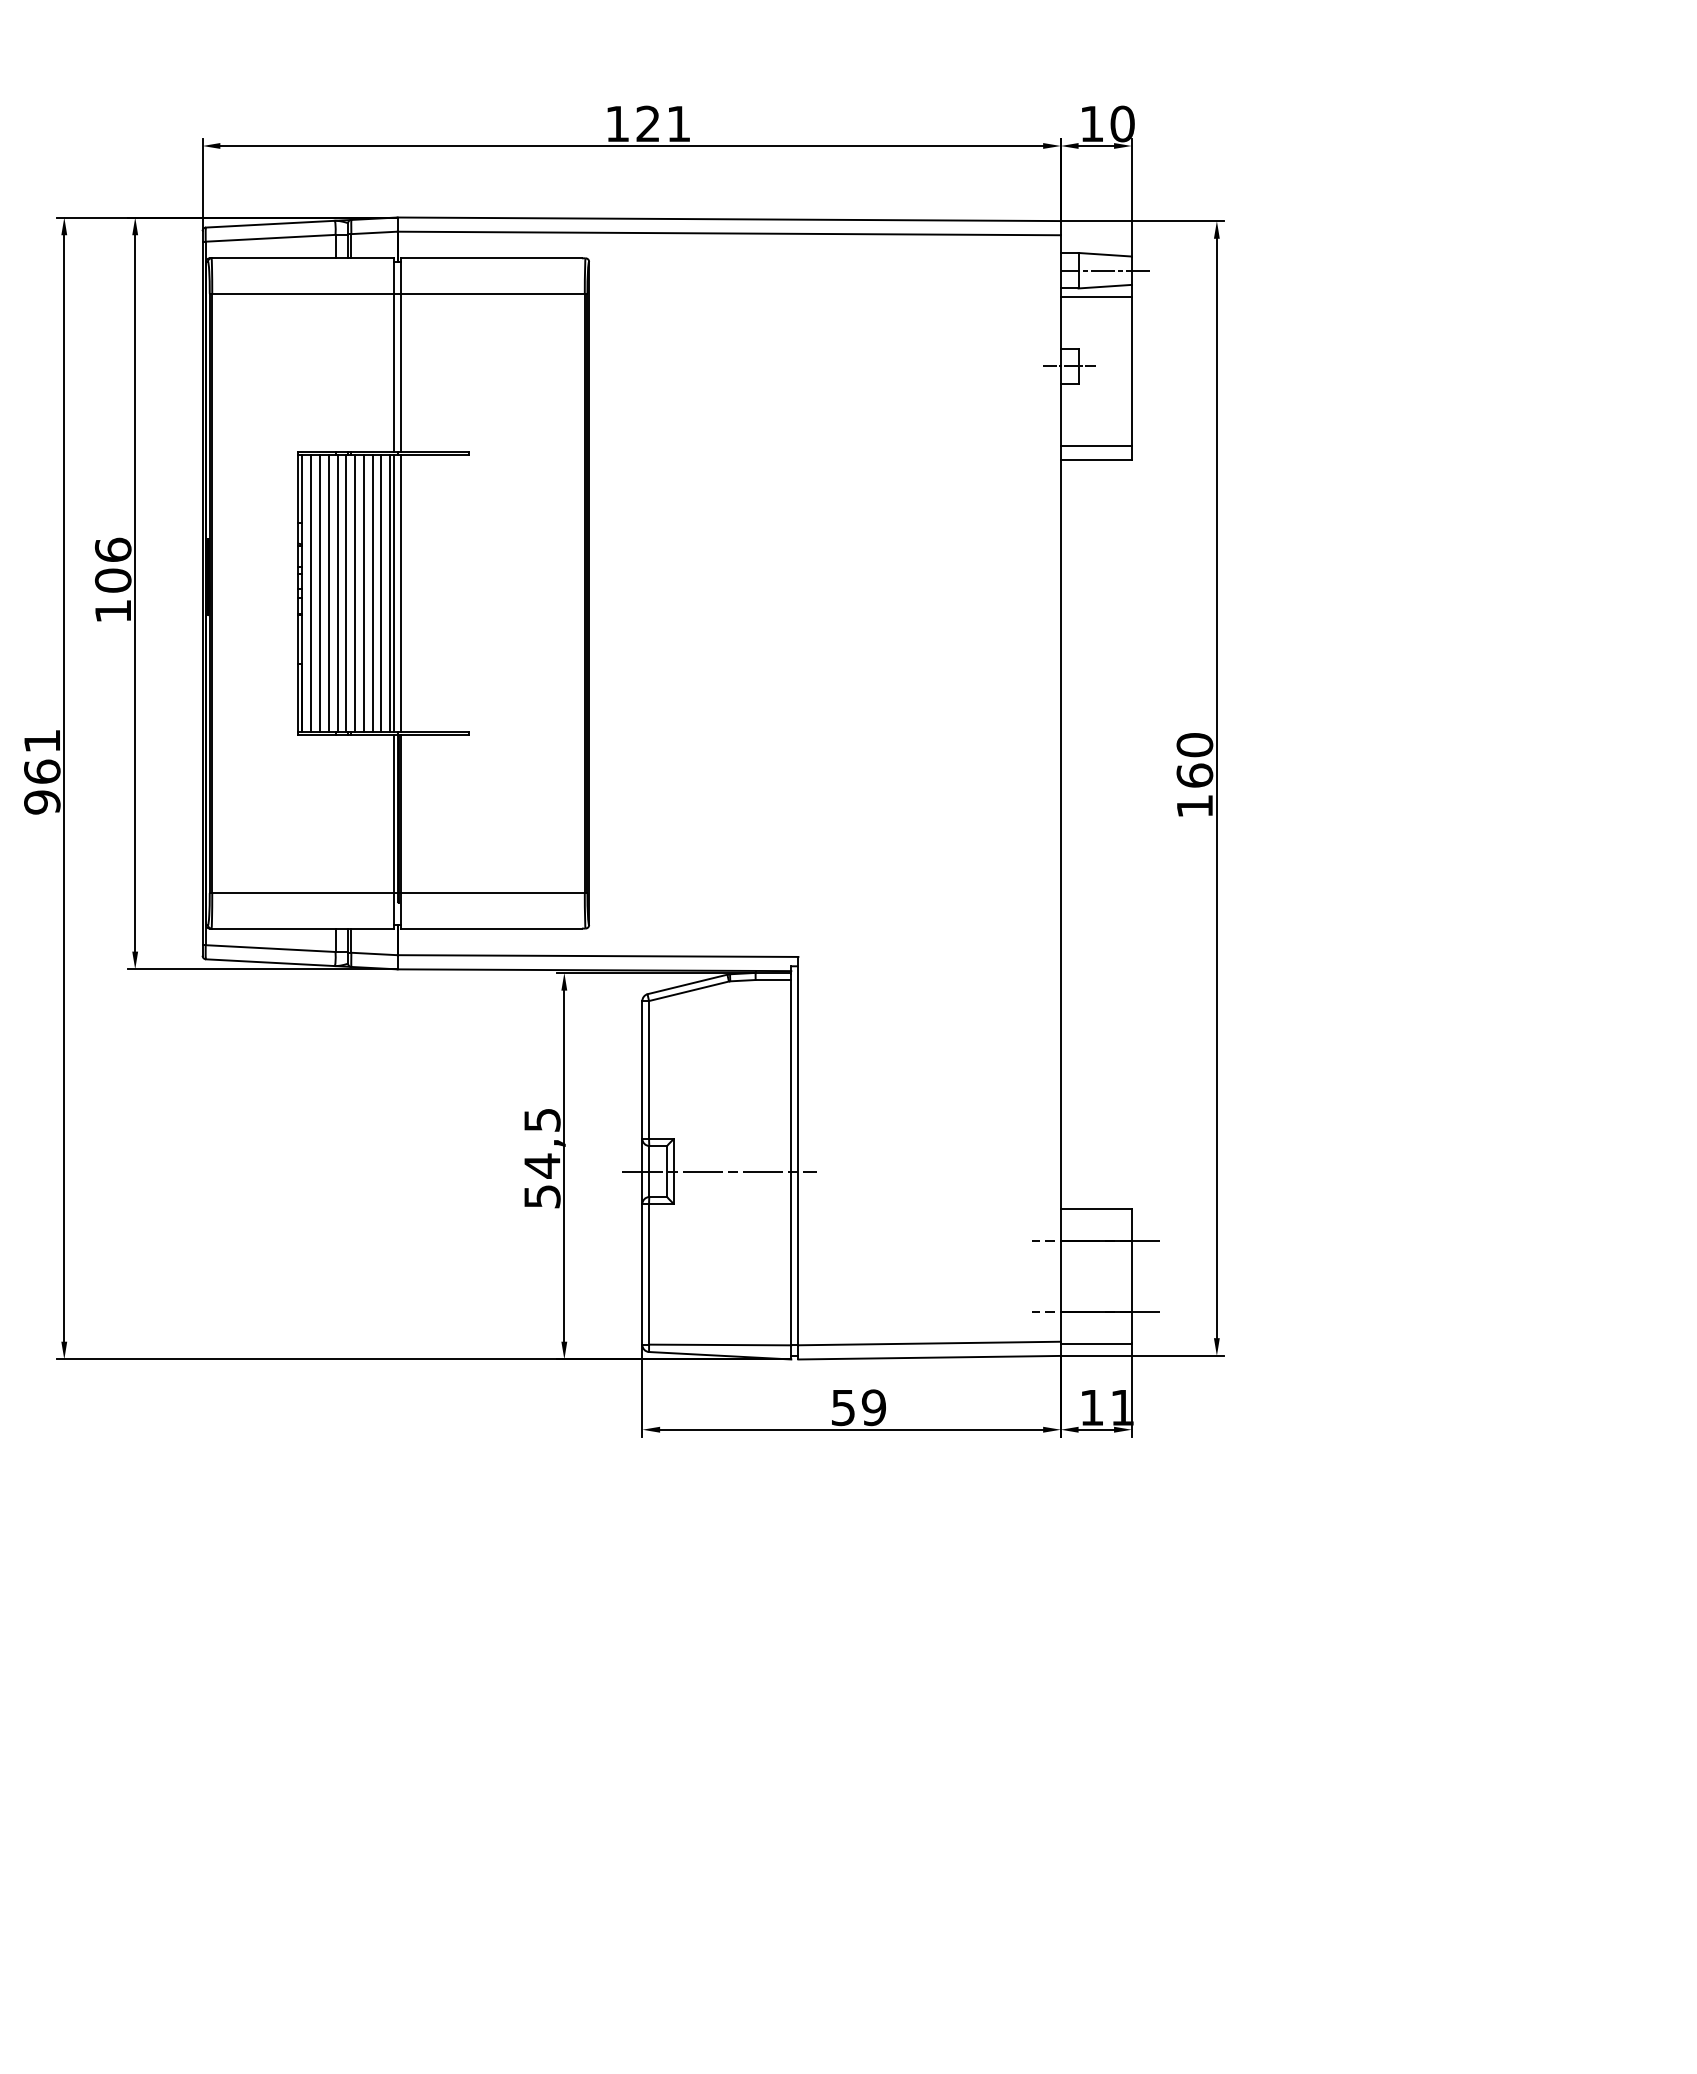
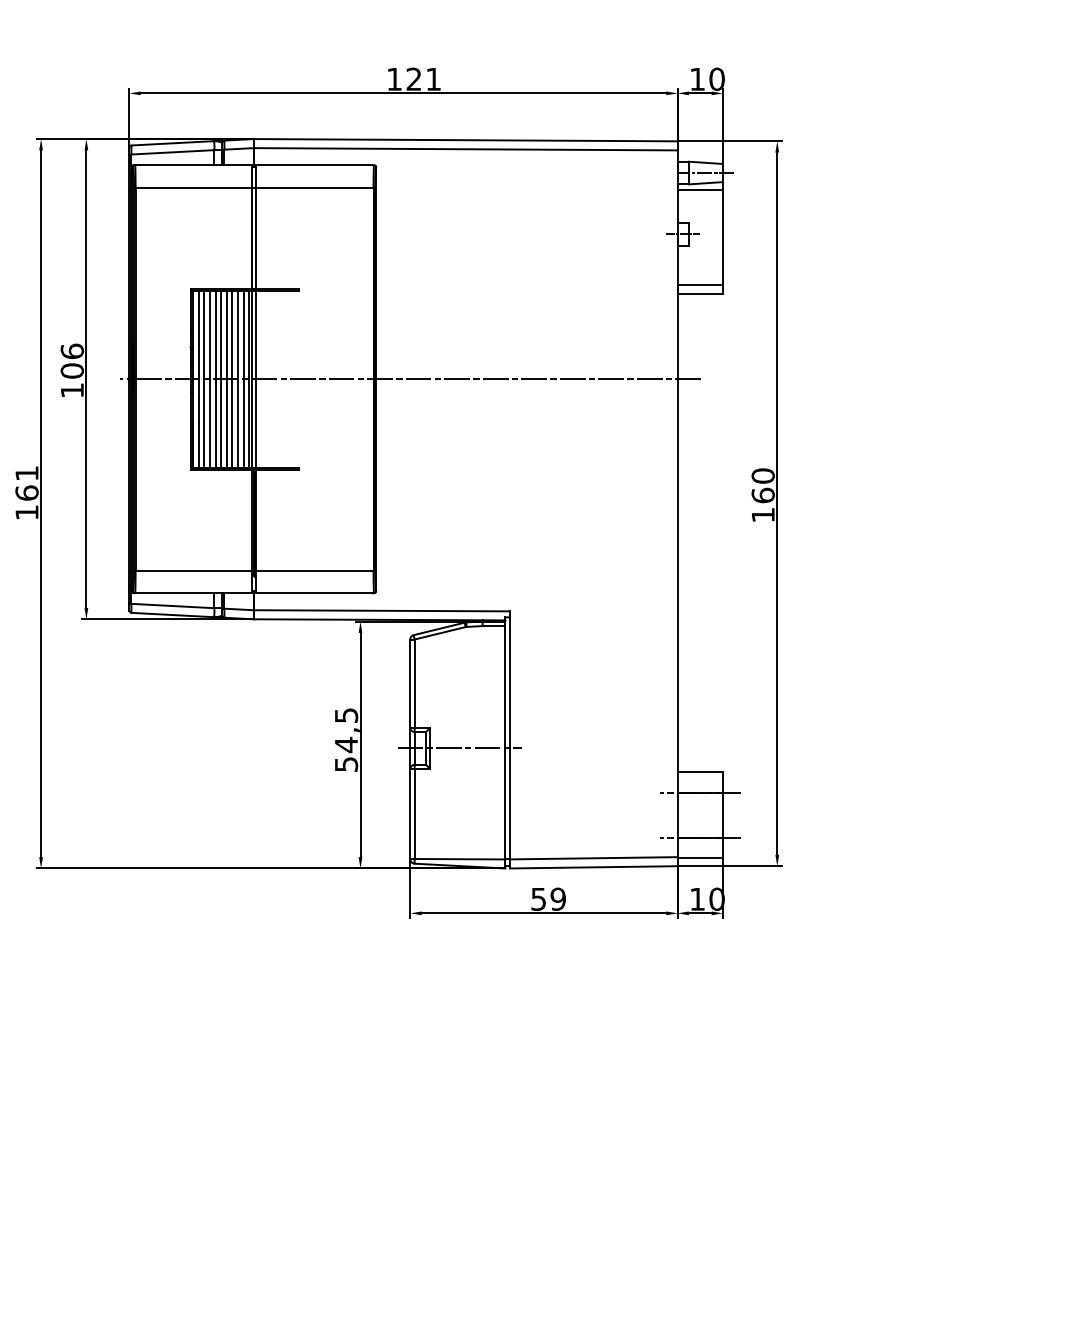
line: (642, 593) -> (410, 379), added
text: (41, 802) -> (26, 512), 961 -> 161
text: (1121, 1406) -> (716, 898), 11 -> 10

